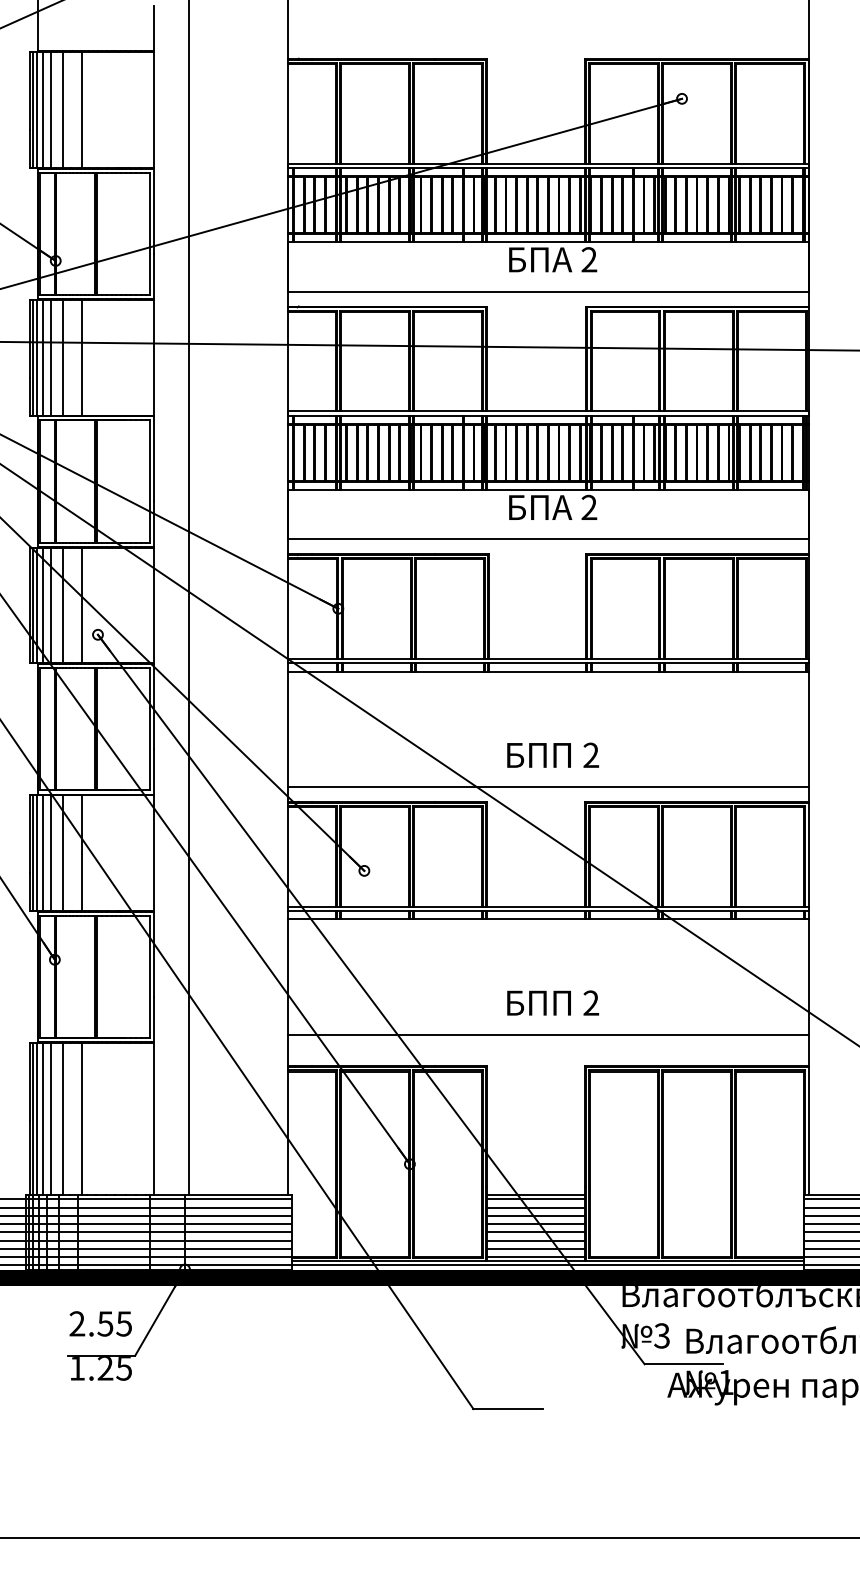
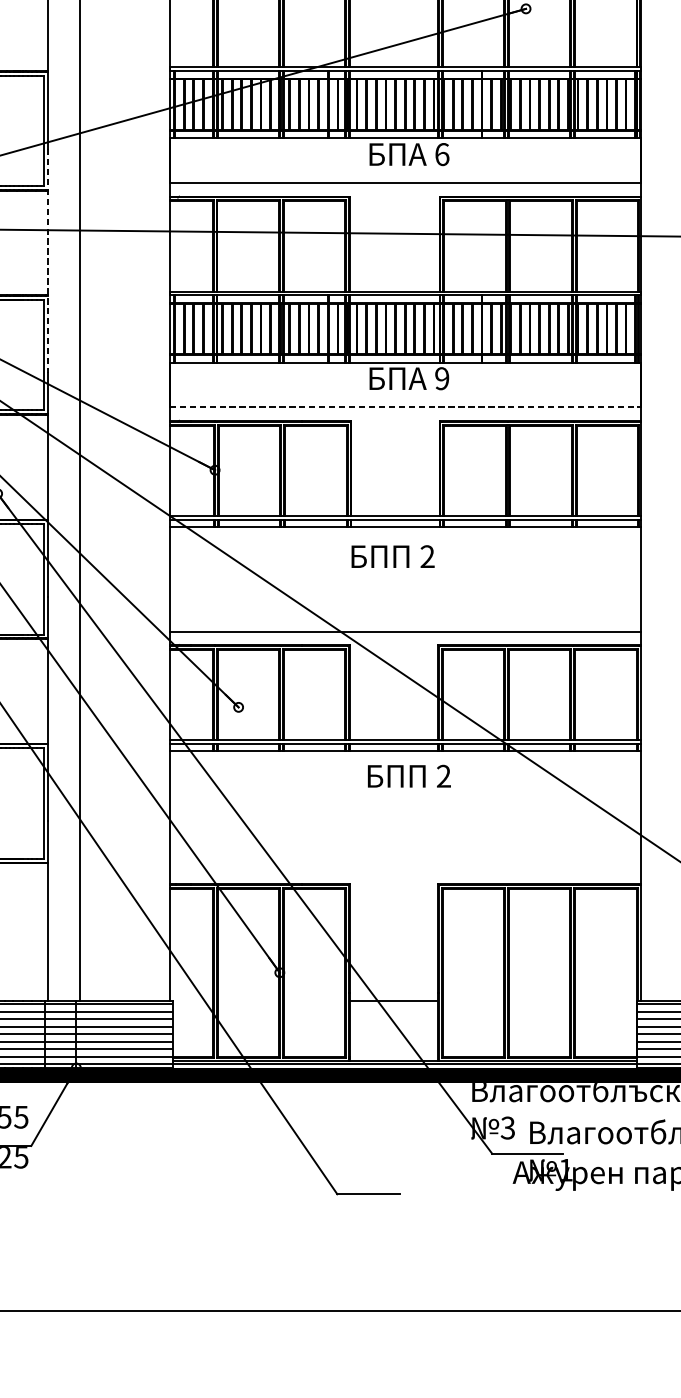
text: (589, 259) -> (442, 154), 2 -> 6
line: (154, 377) -> (48, 260), solid -> dashed
text: (589, 507) -> (442, 378), 2 -> 9
line: (548, 539) -> (405, 407), solid -> dashed
text: (552, 754) -> (392, 555), moved
text: (552, 1002) -> (408, 775), moved
line: (548, 1034) -> (405, 855), removed
hatch: (535, 1228) -> (393, 1030), removed

